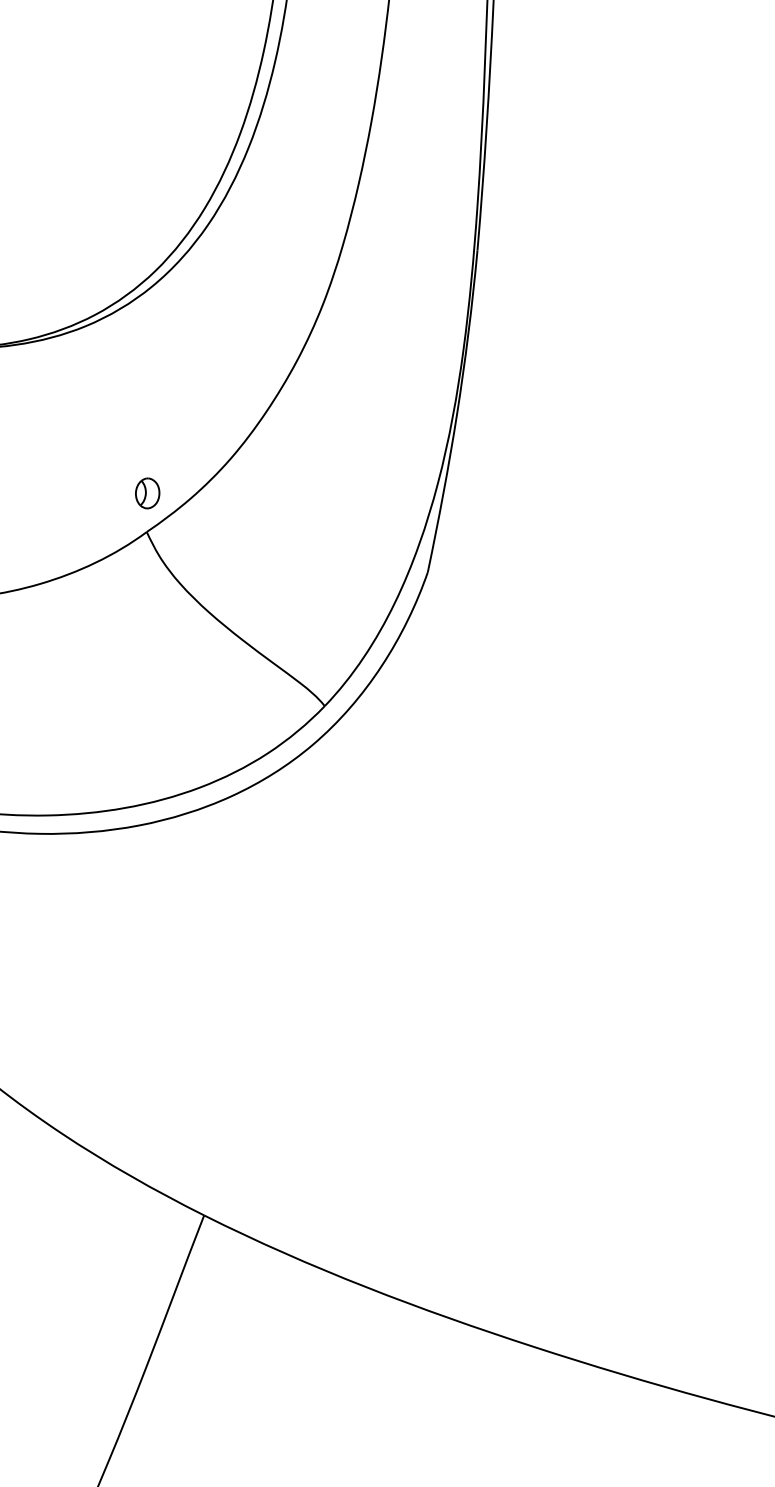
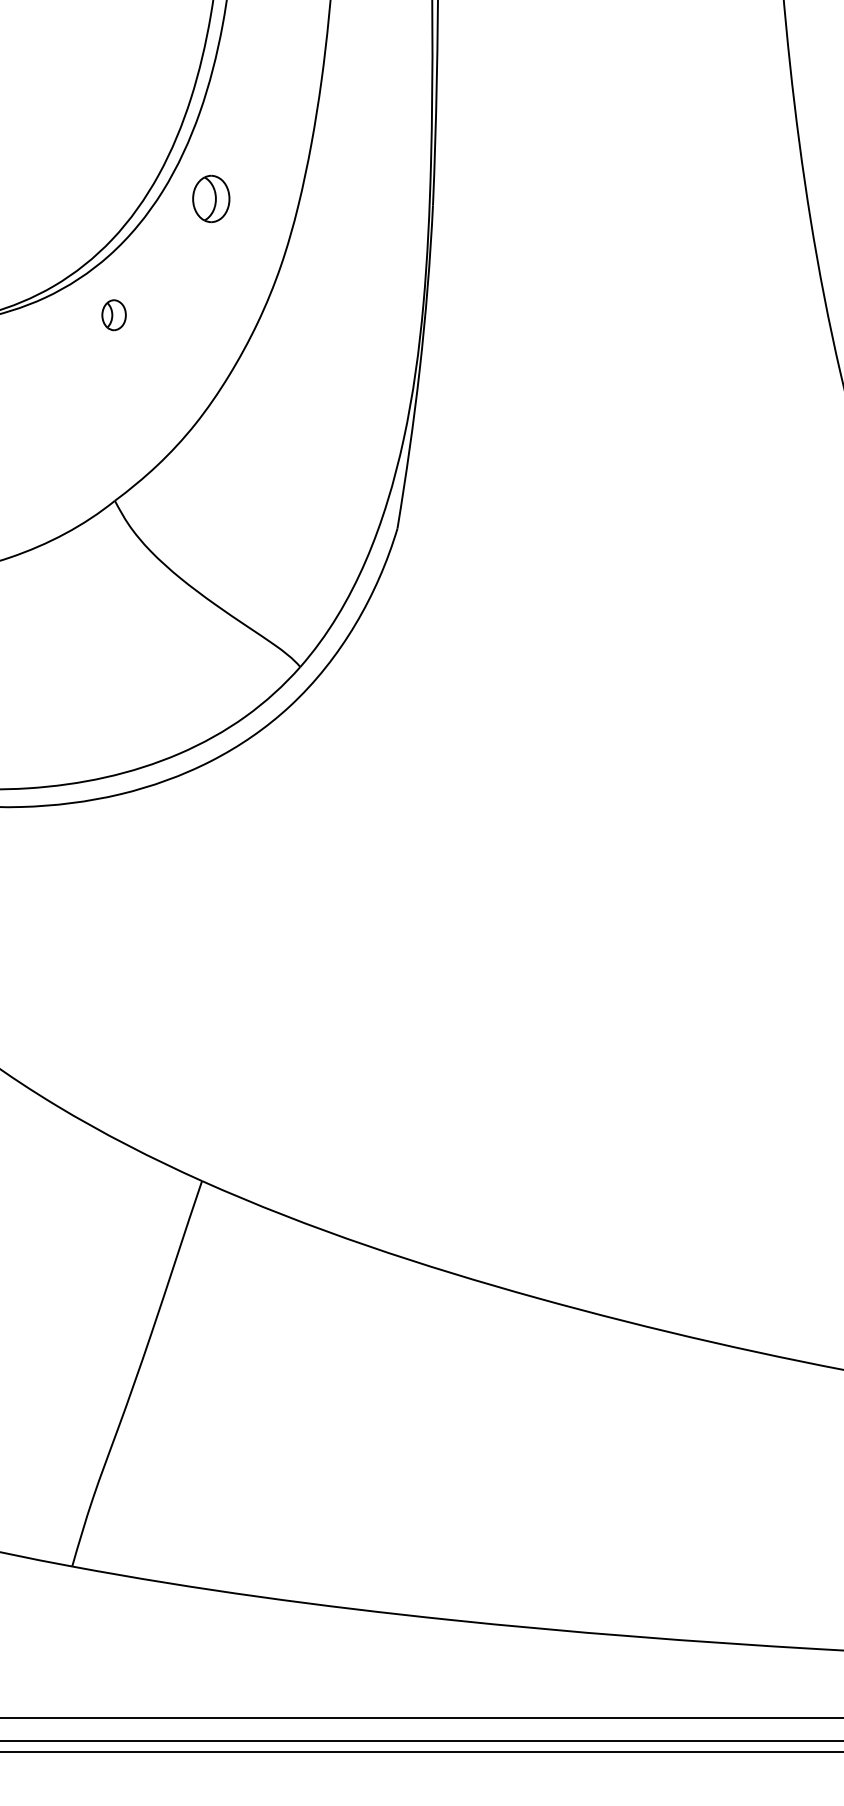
part: (256, 234) -> (211, 198), added
part: (147, 493) -> (113, 315), moved

